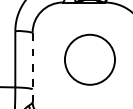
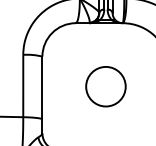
circle: (89, 59) -> (105, 86), size x0.71
line: (32, 66) -> (42, 94), dashed -> solid

